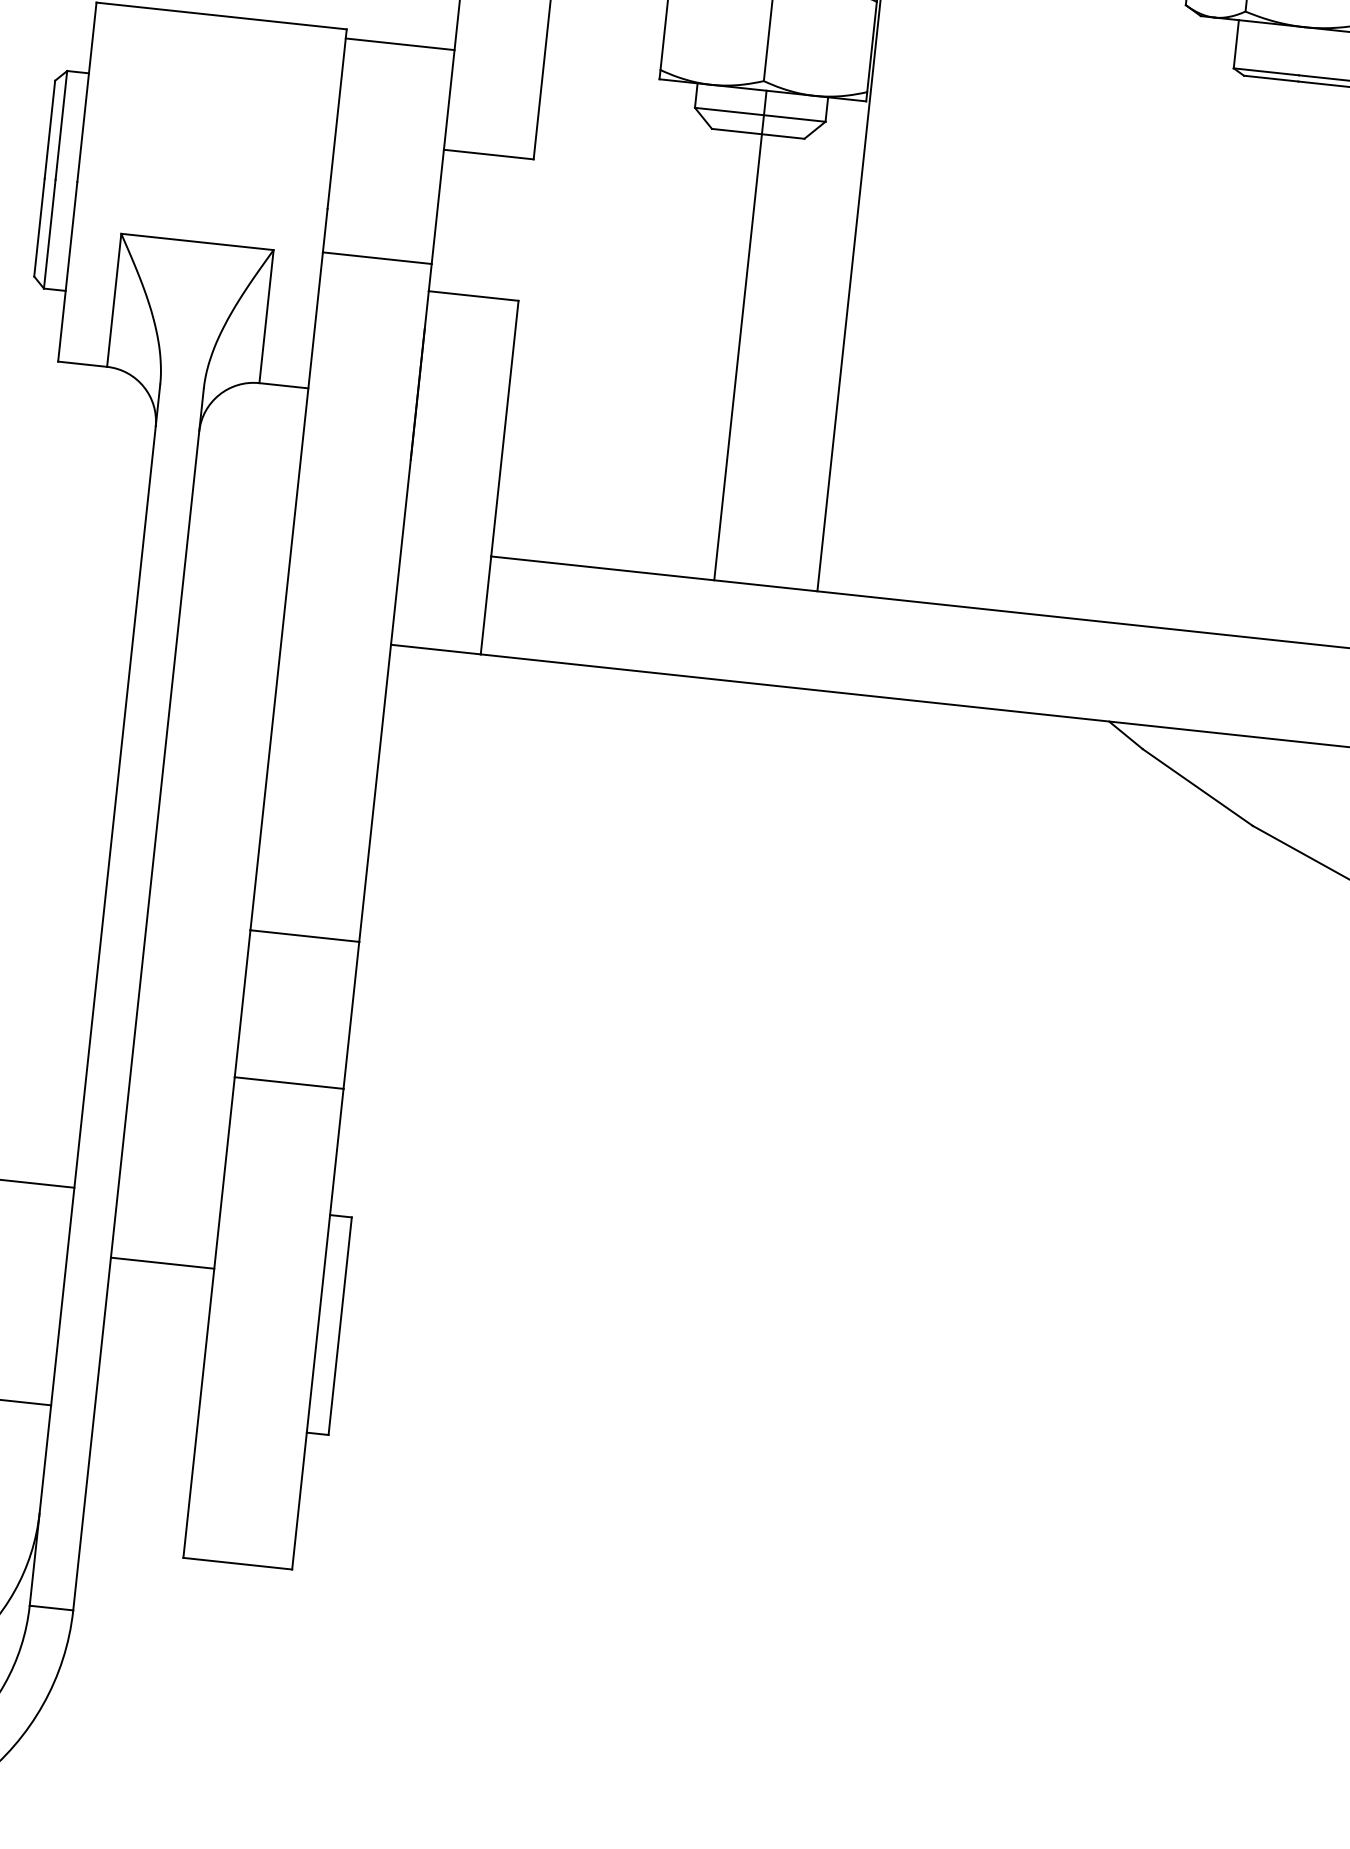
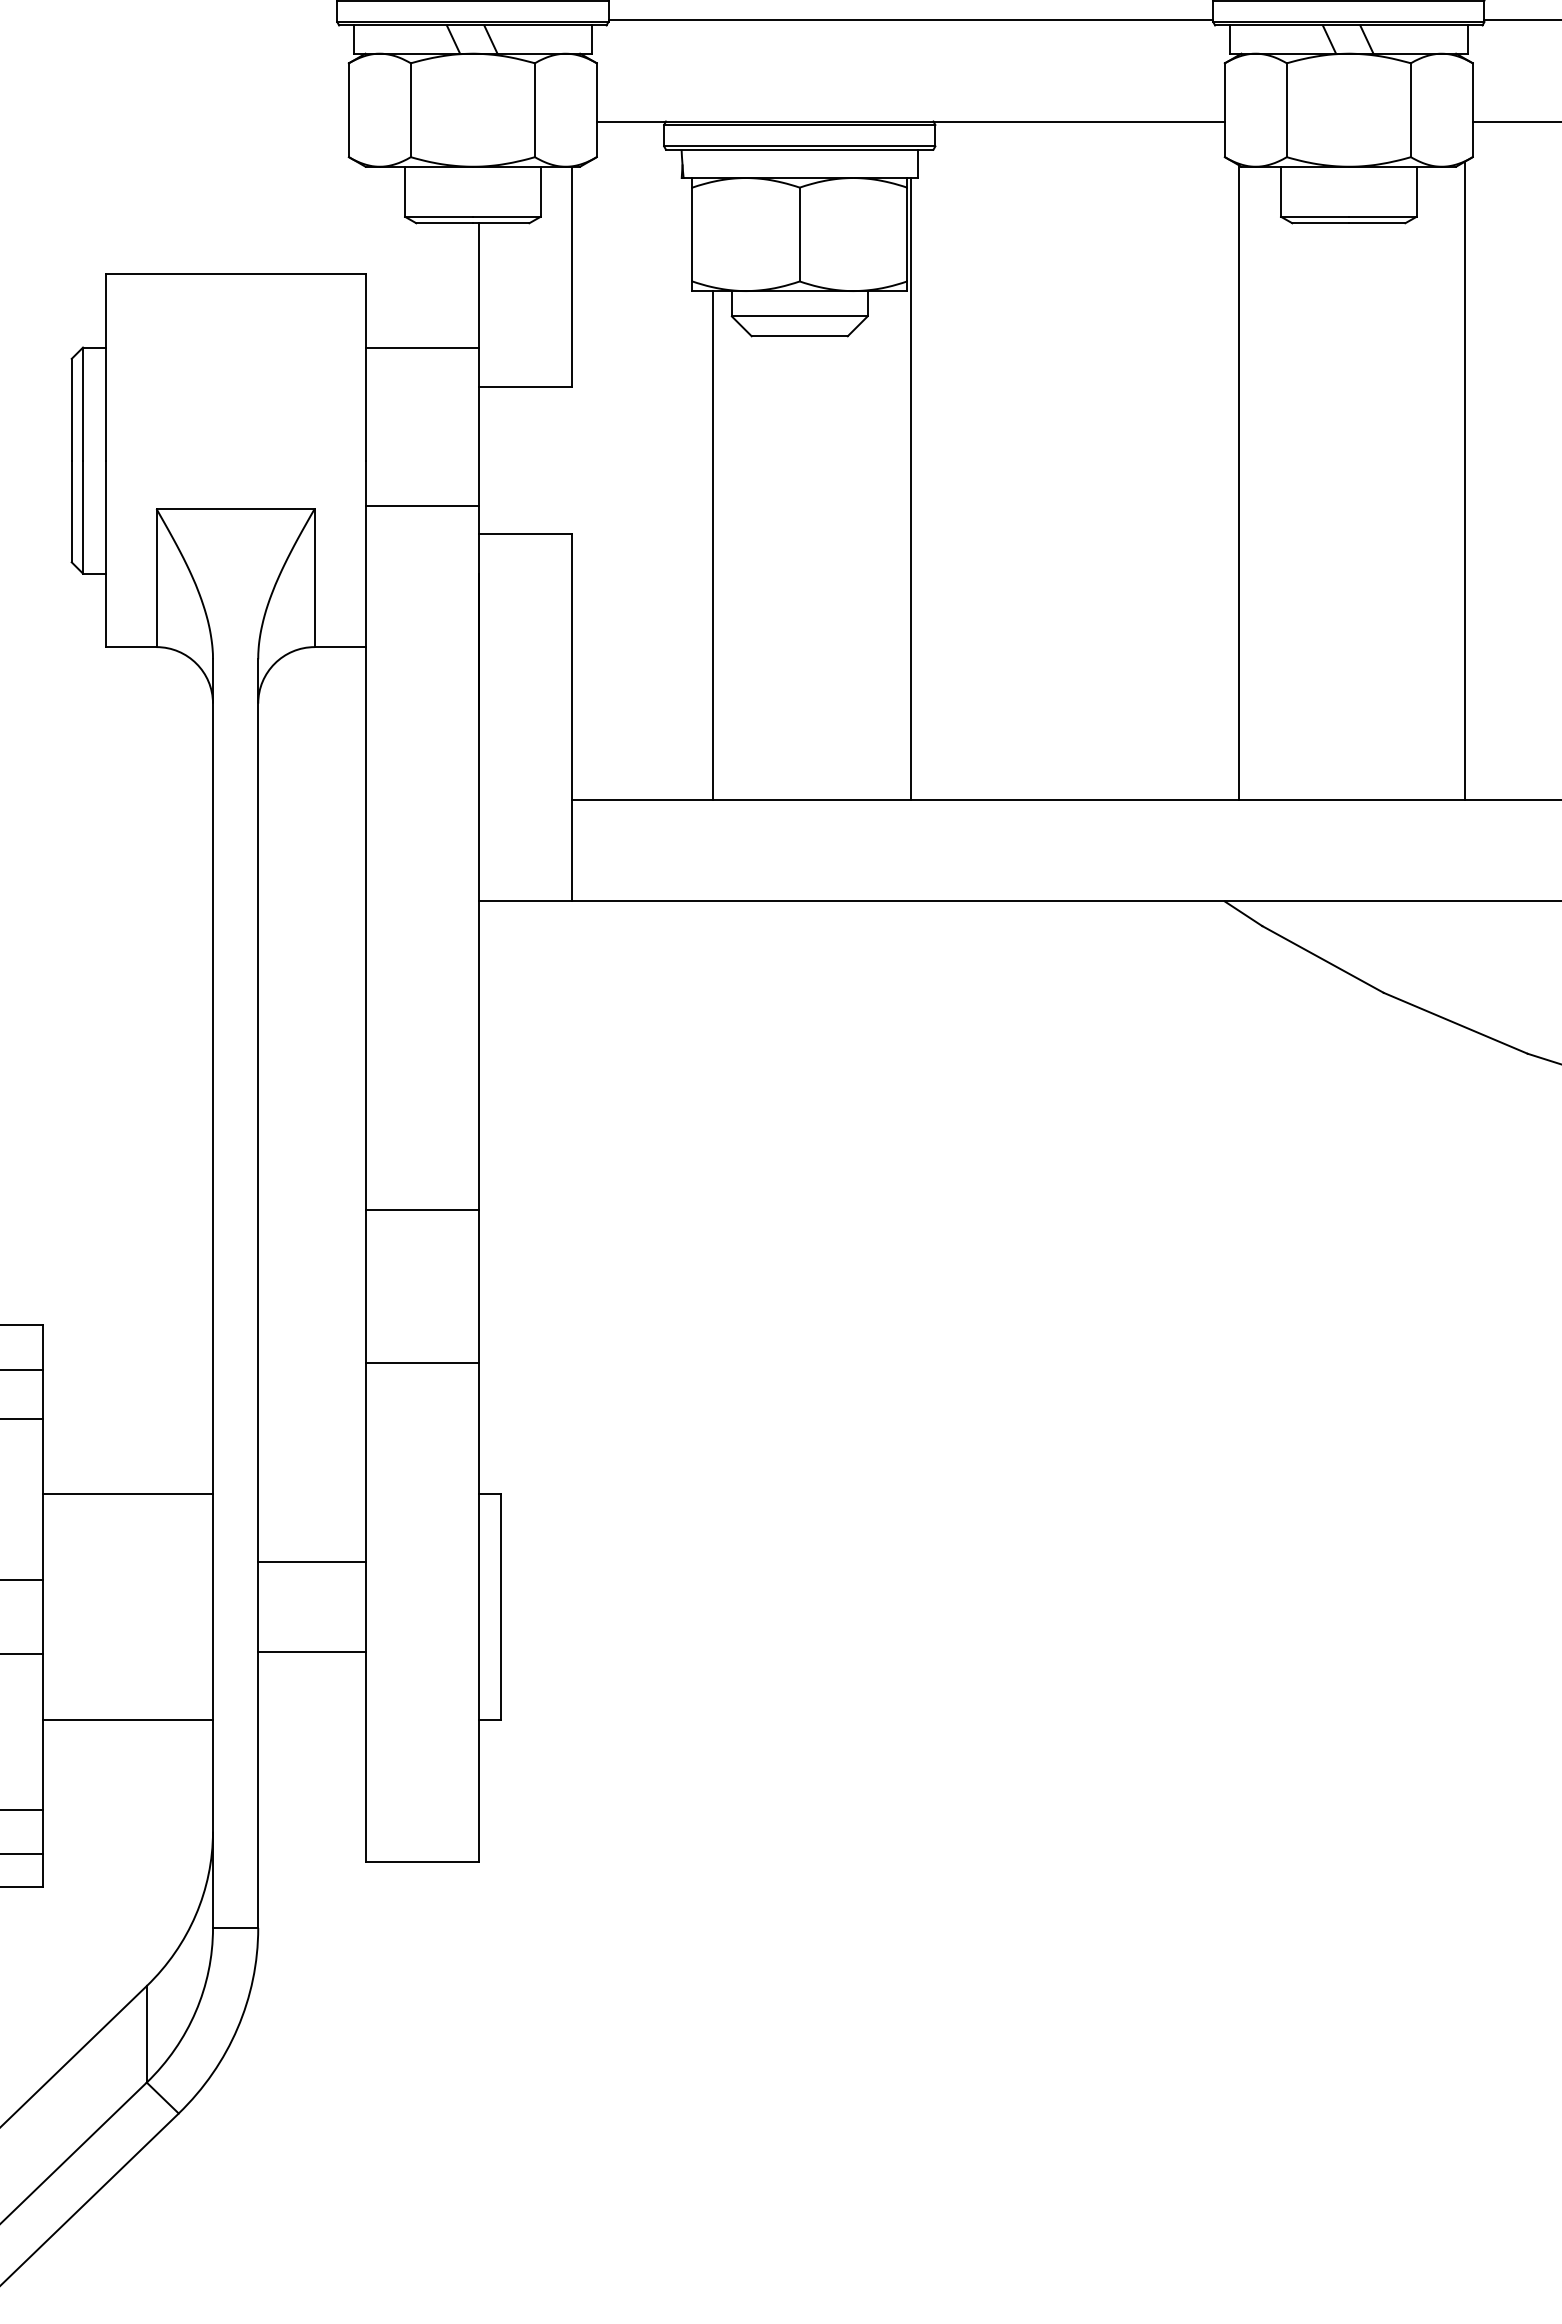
line: (399, 44) -> (421, 347), moved
line: (1165, 319) -> (1238, 482), added
line: (740, 335) -> (712, 545), moved
line: (152, 1350) -> (311, 1652), added

